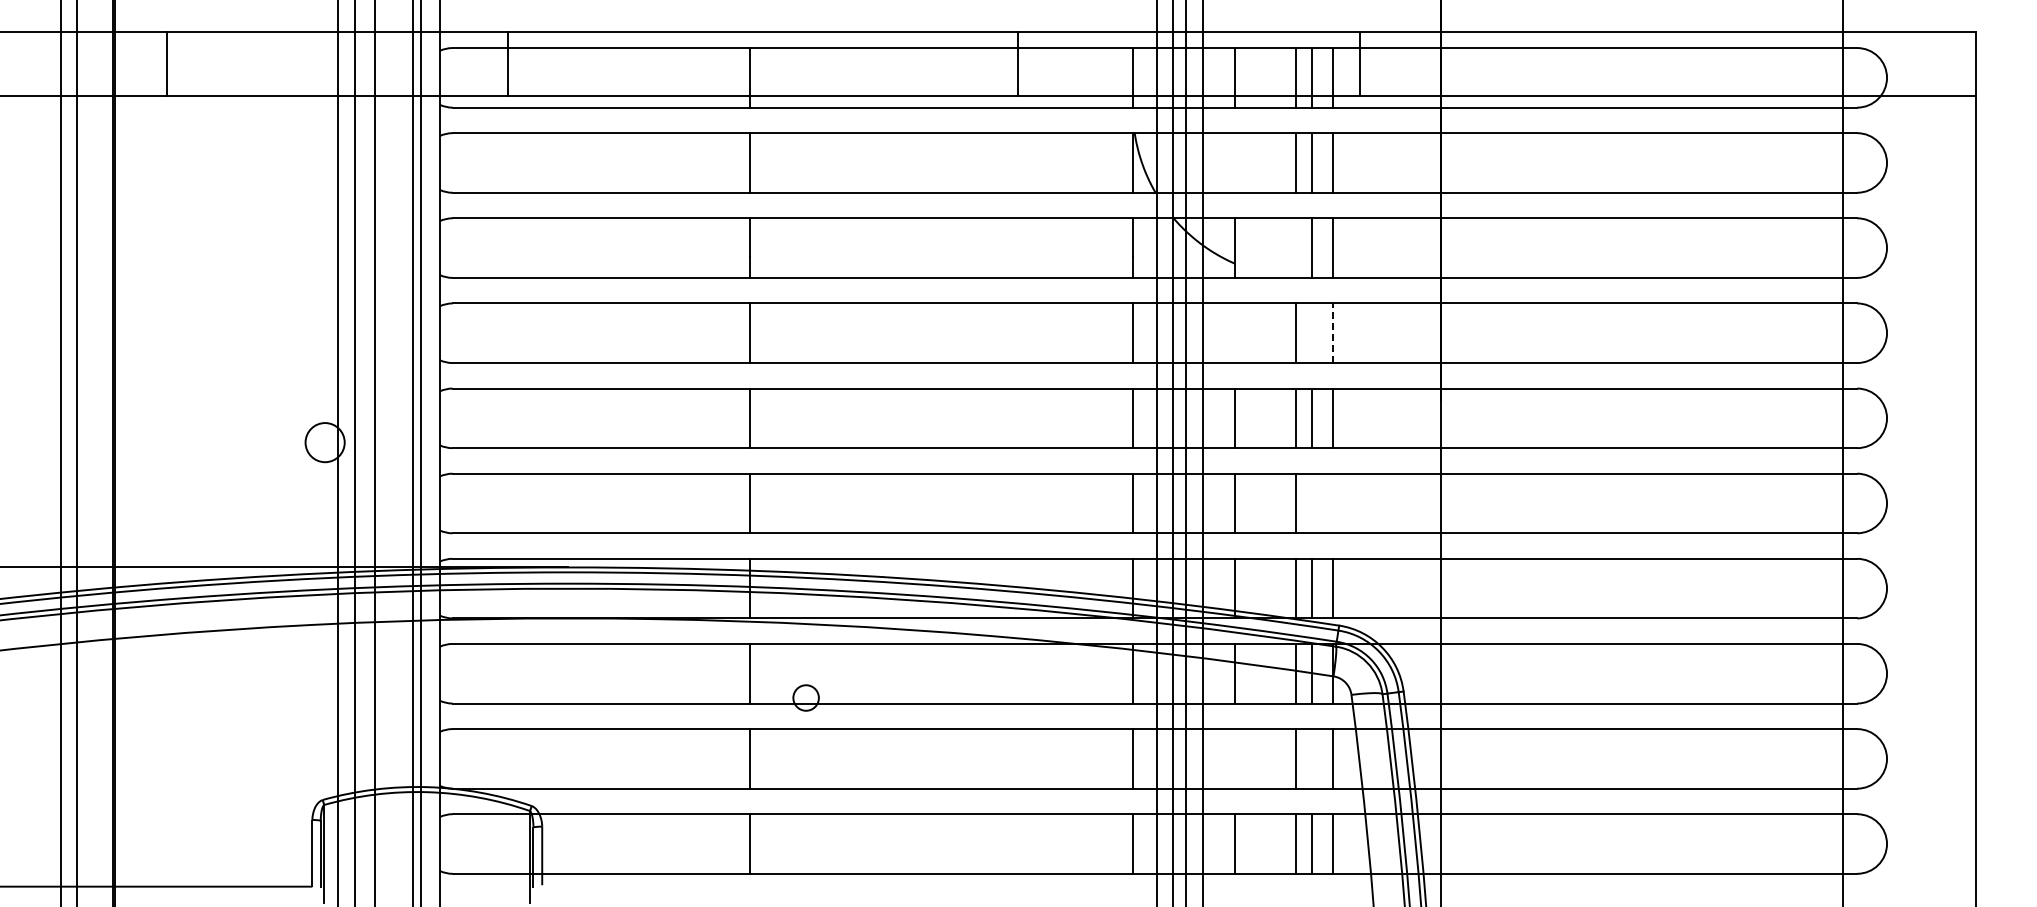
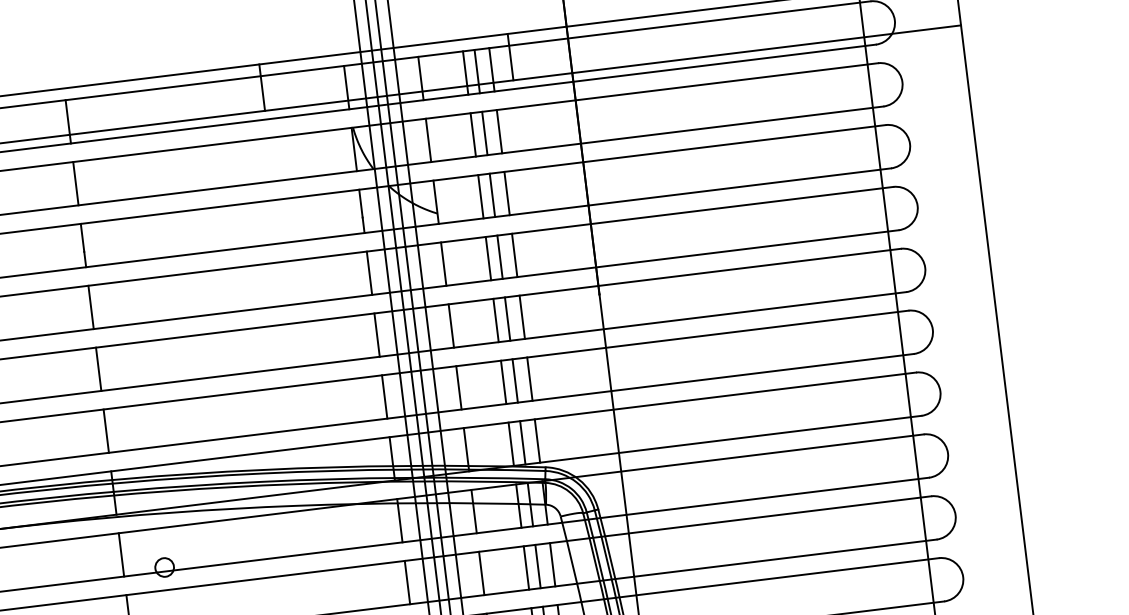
line: (1234, 162) -> (428, 140), added
line: (1296, 247) -> (480, 196), added
line: (1234, 333) -> (443, 264), added
line: (1312, 333) -> (500, 257), added
line: (1332, 333) -> (514, 255), dashed -> solid
line: (1312, 503) -> (515, 380), added
line: (1332, 503) -> (529, 379), added
line: (1234, 758) -> (481, 573), added
line: (1312, 758) -> (538, 566), added

